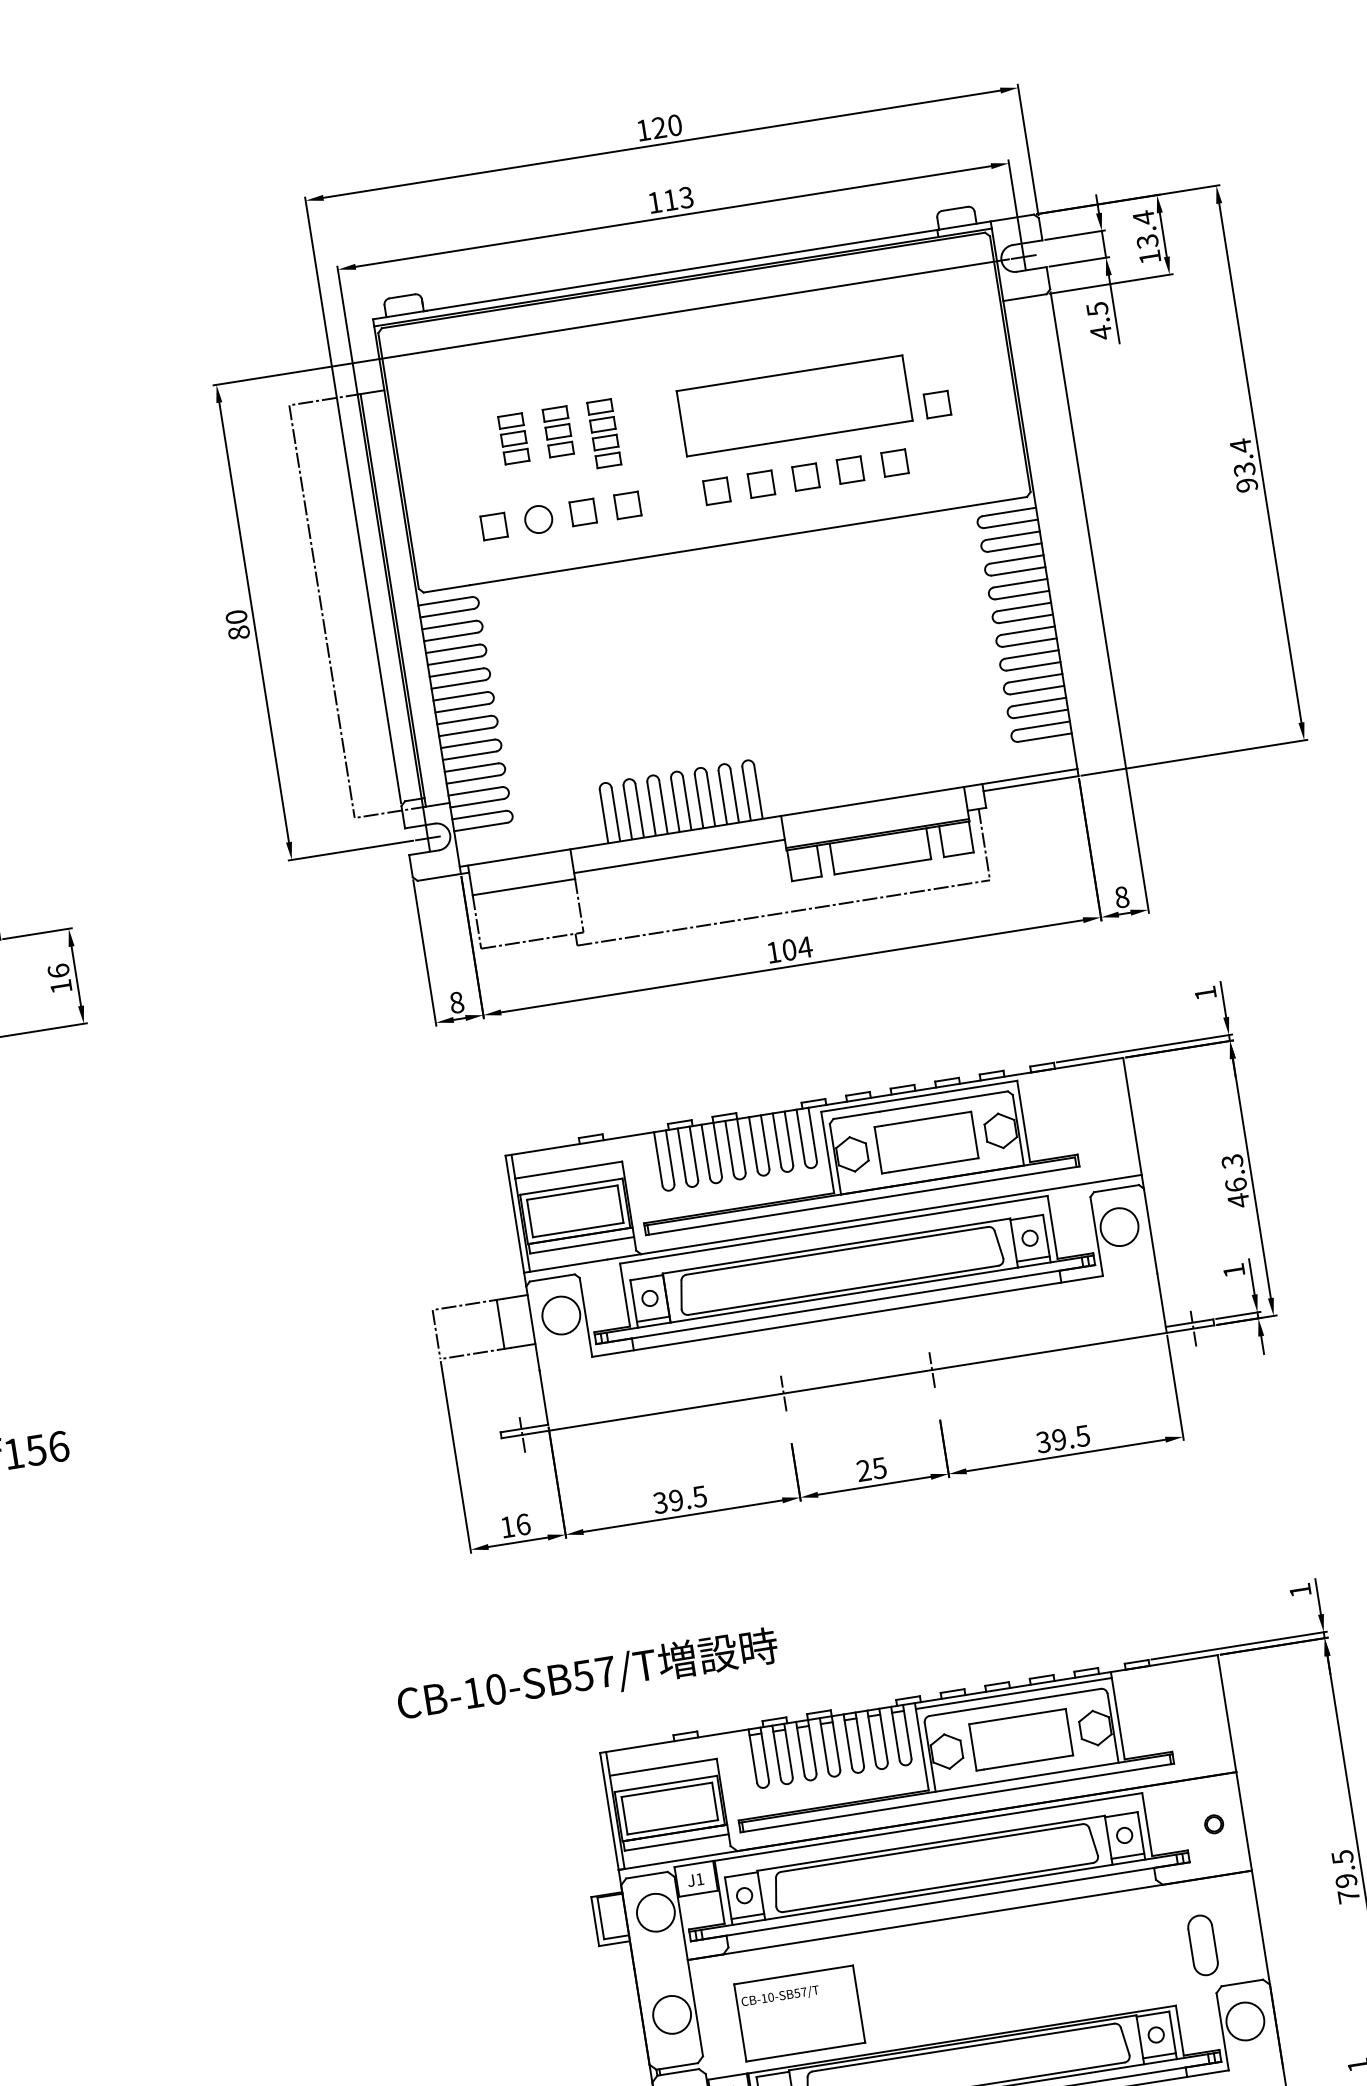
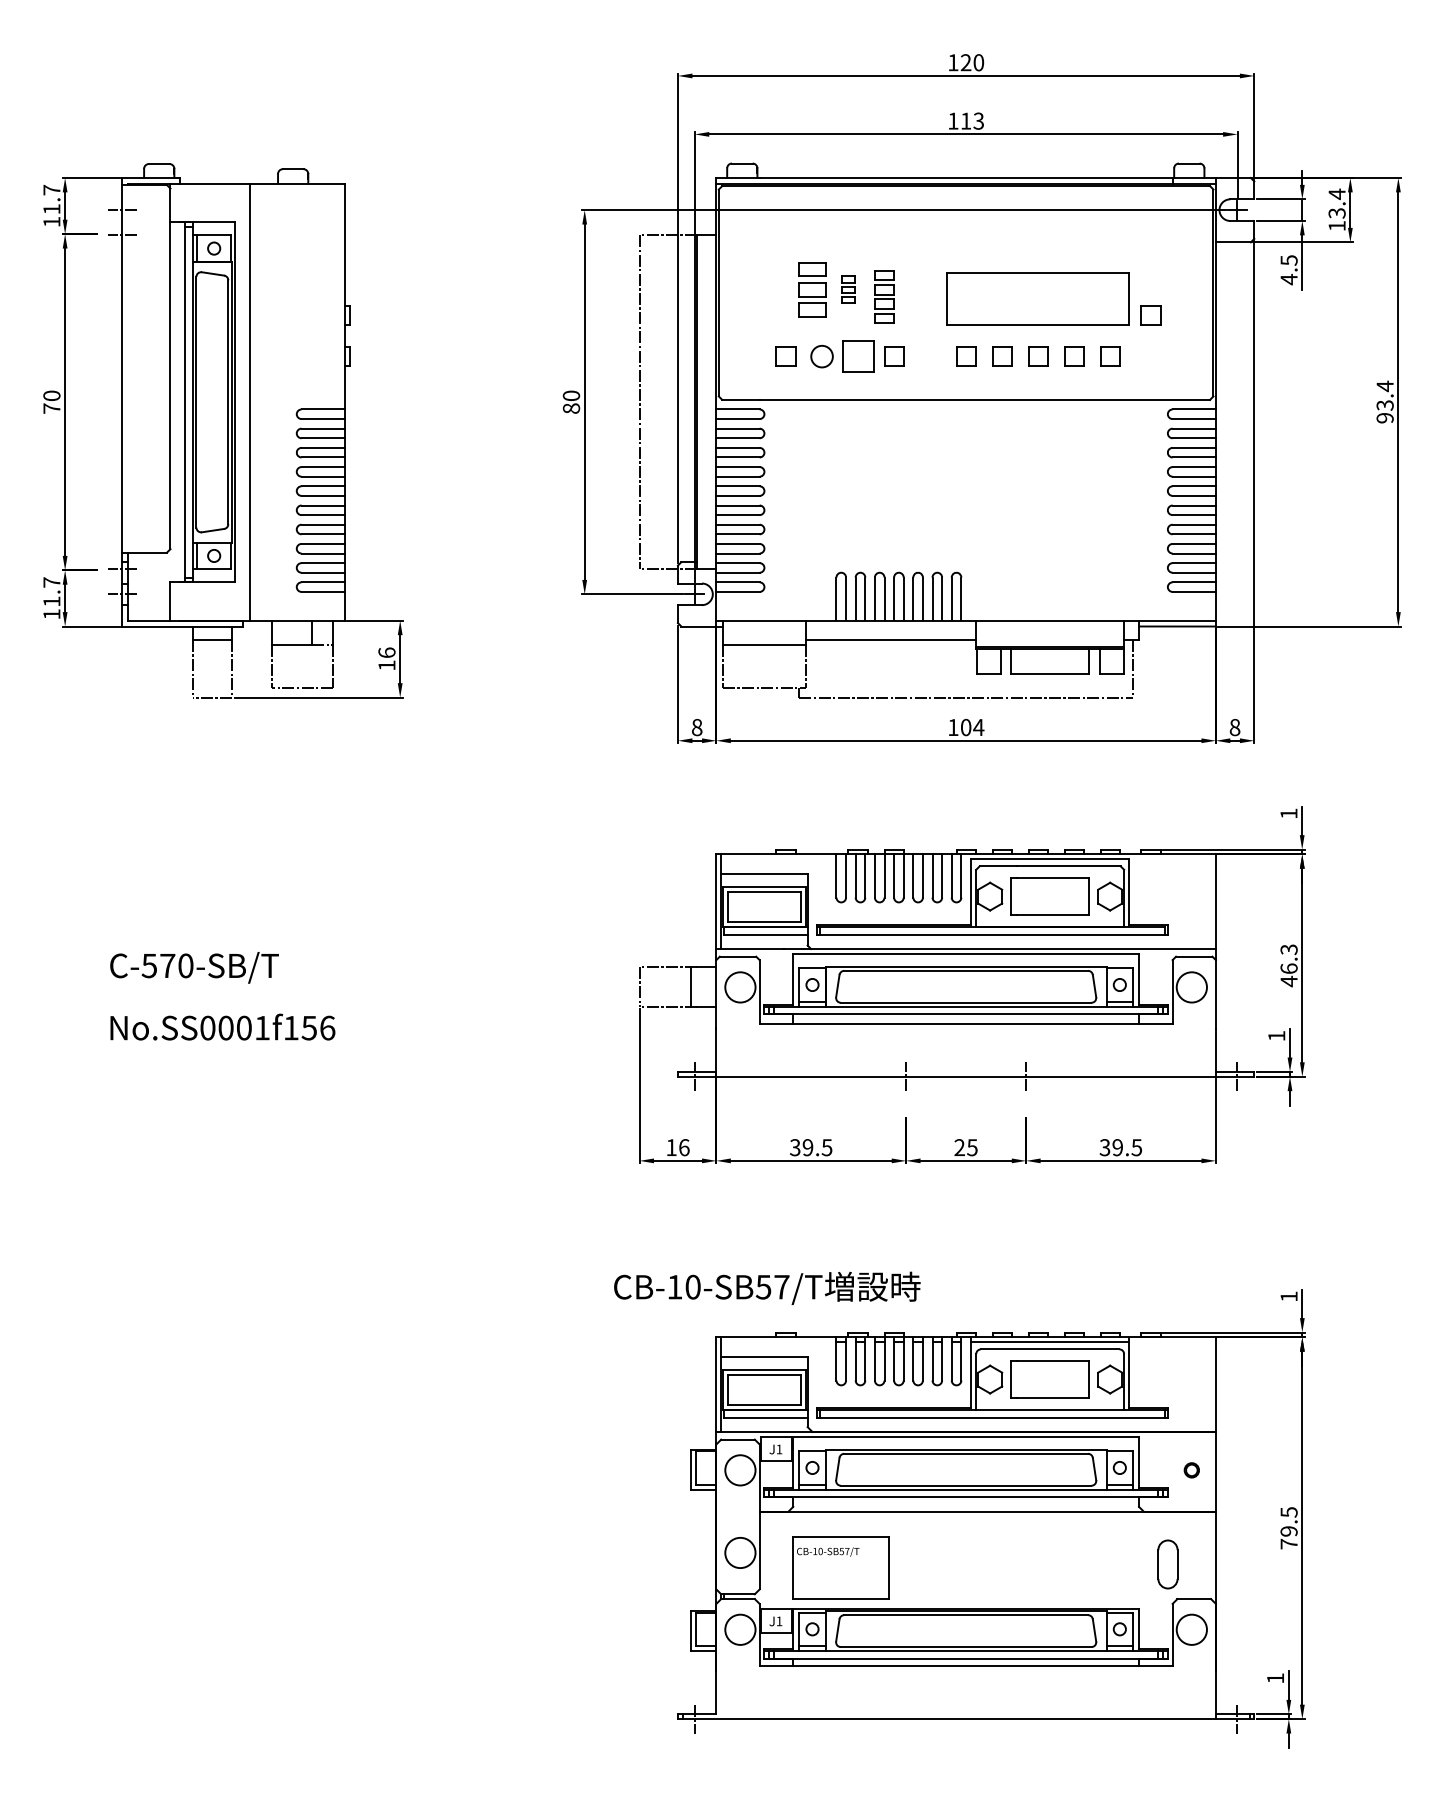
part: (558, 431) -> (848, 289), size x0.7
part: (513, 438) -> (812, 289), size x1.4
part: (582, 512) -> (857, 356), size x1.6
text: (587, 1675) -> (767, 1287), moved

